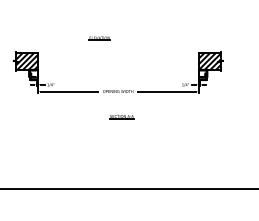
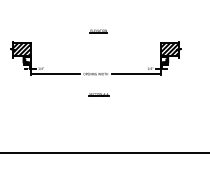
part: (99, 38) -> (98, 31), moved

